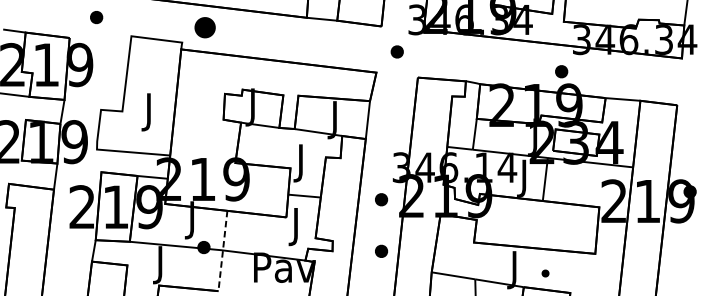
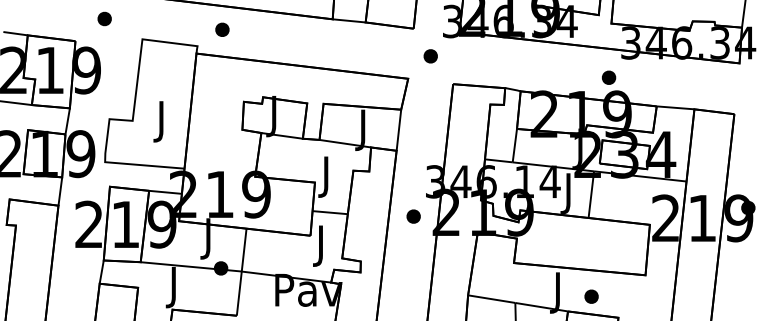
part: (205, 27) -> (222, 29), size x0.62
line: (222, 251) -> (241, 272), dashed -> solid
part: (381, 251) -> (413, 272), removed
part: (545, 273) -> (591, 296), size x1.67

